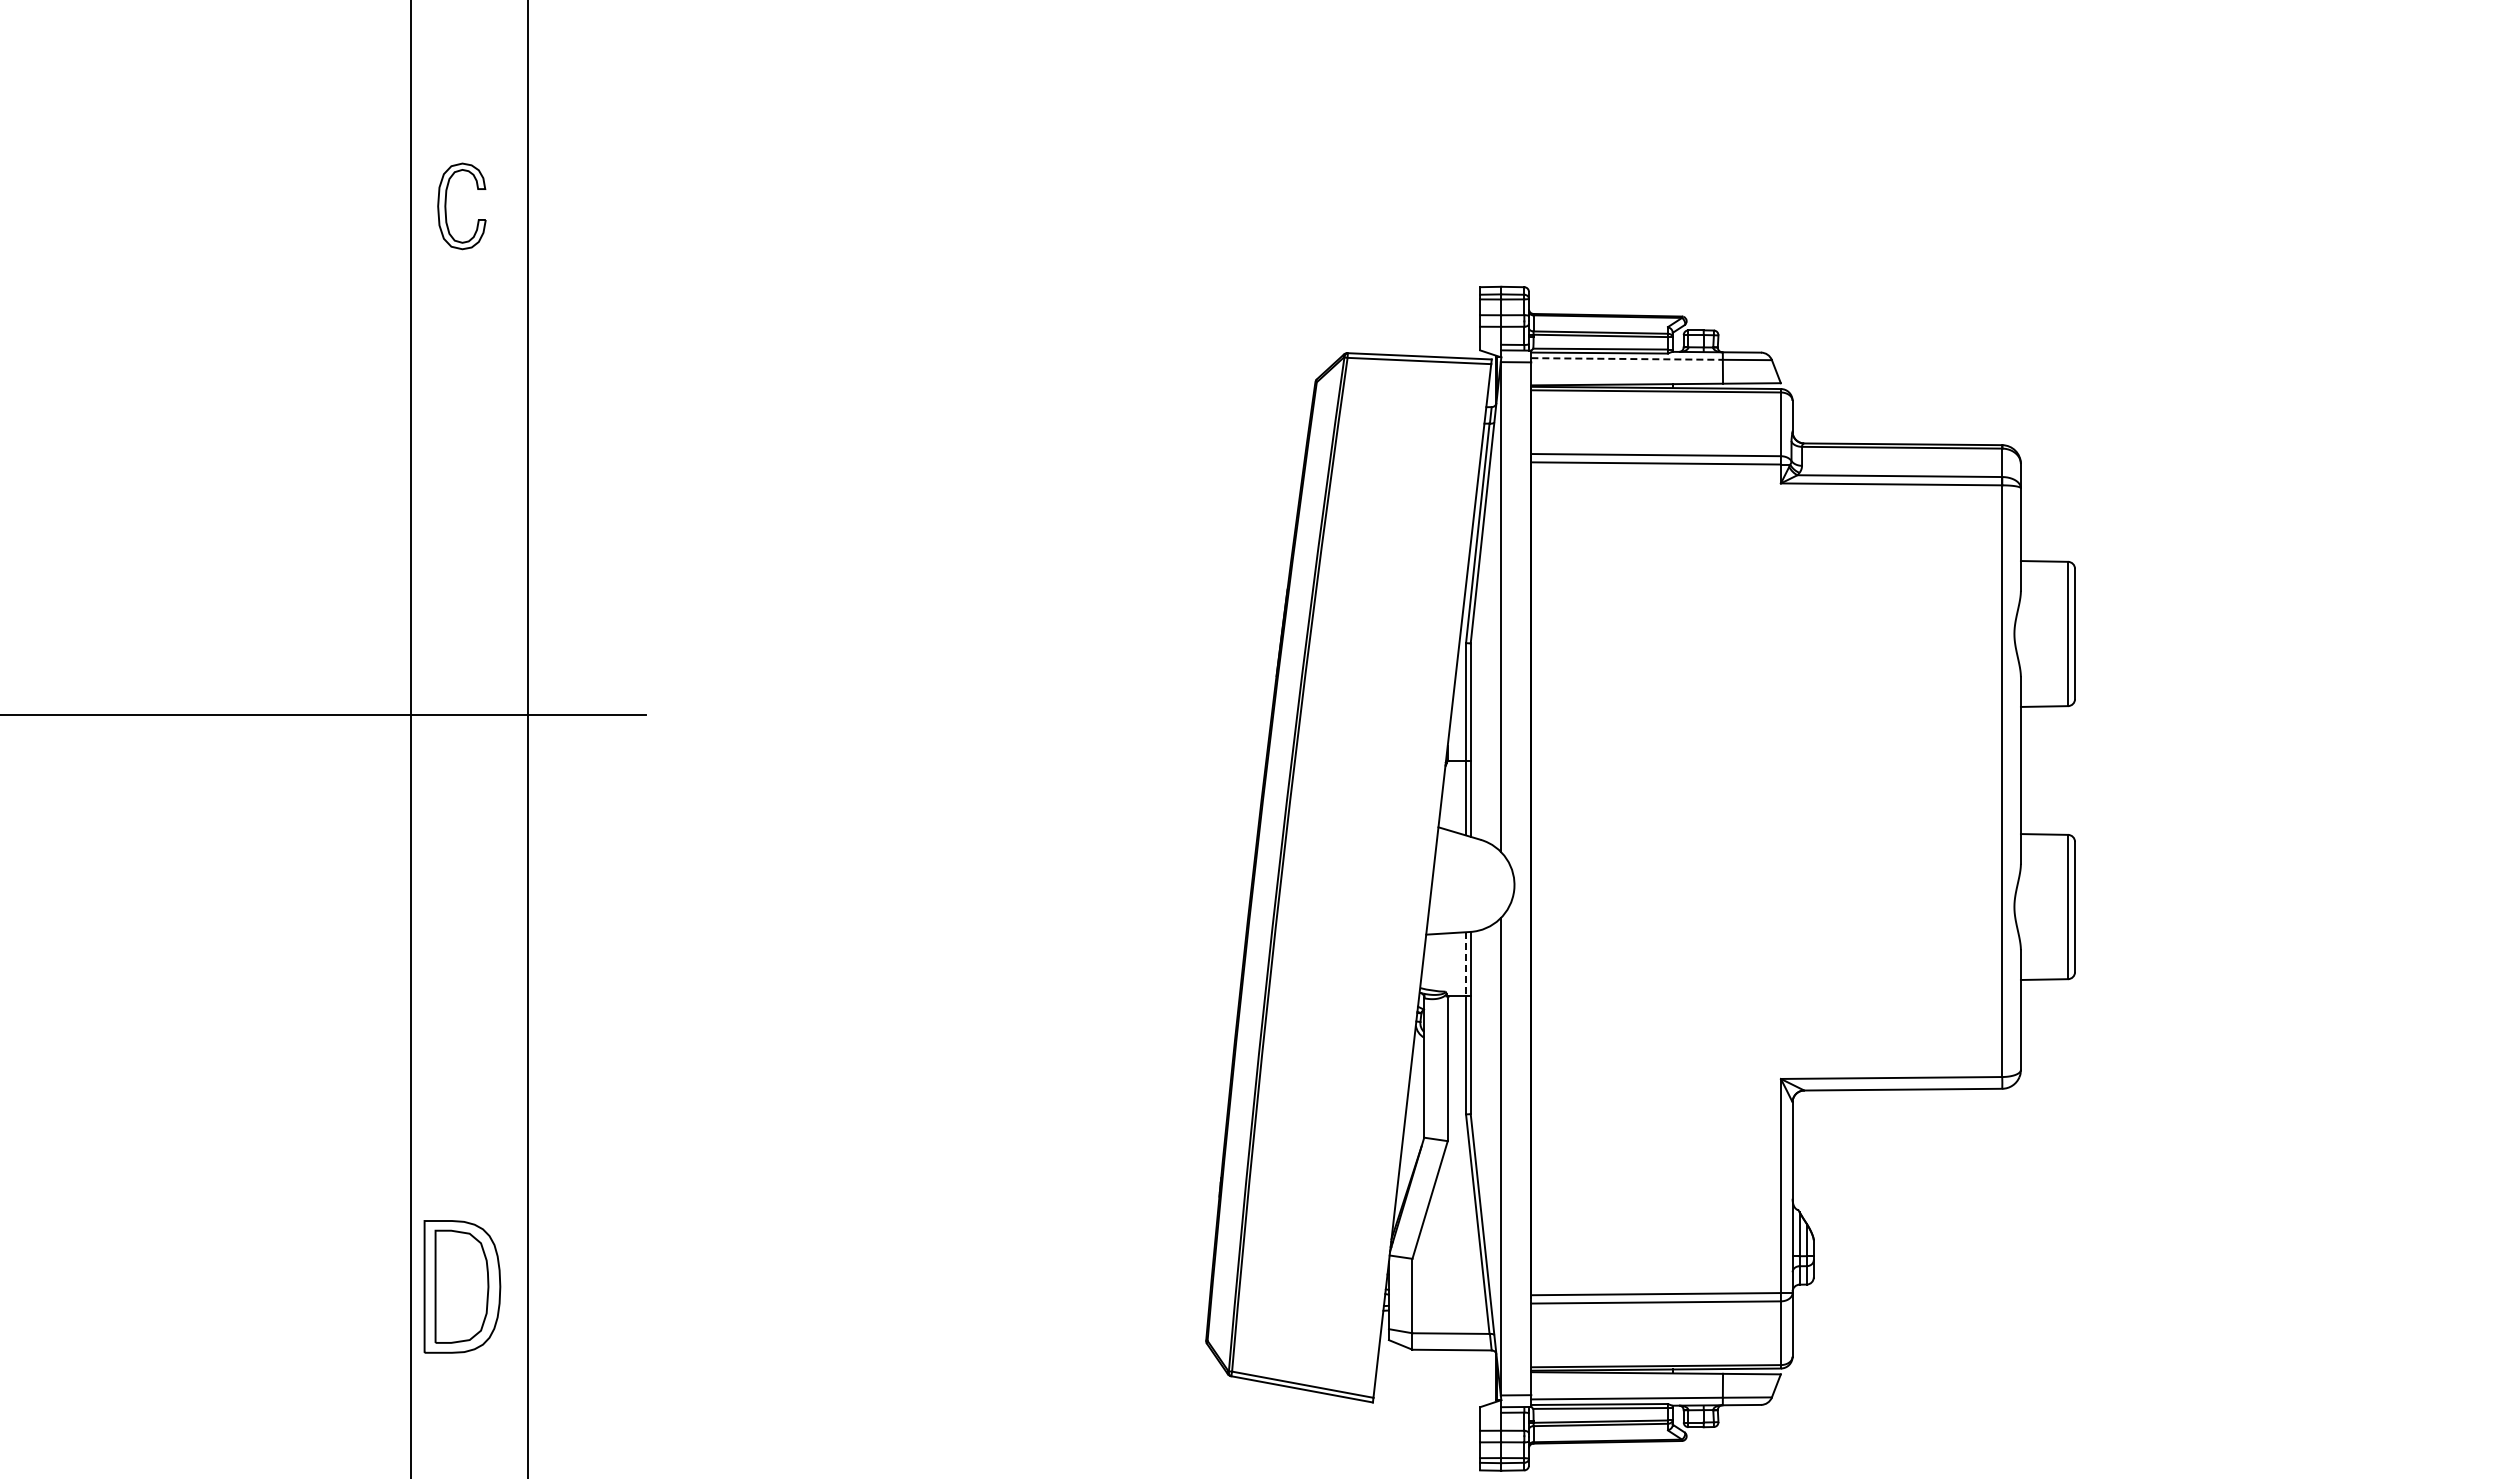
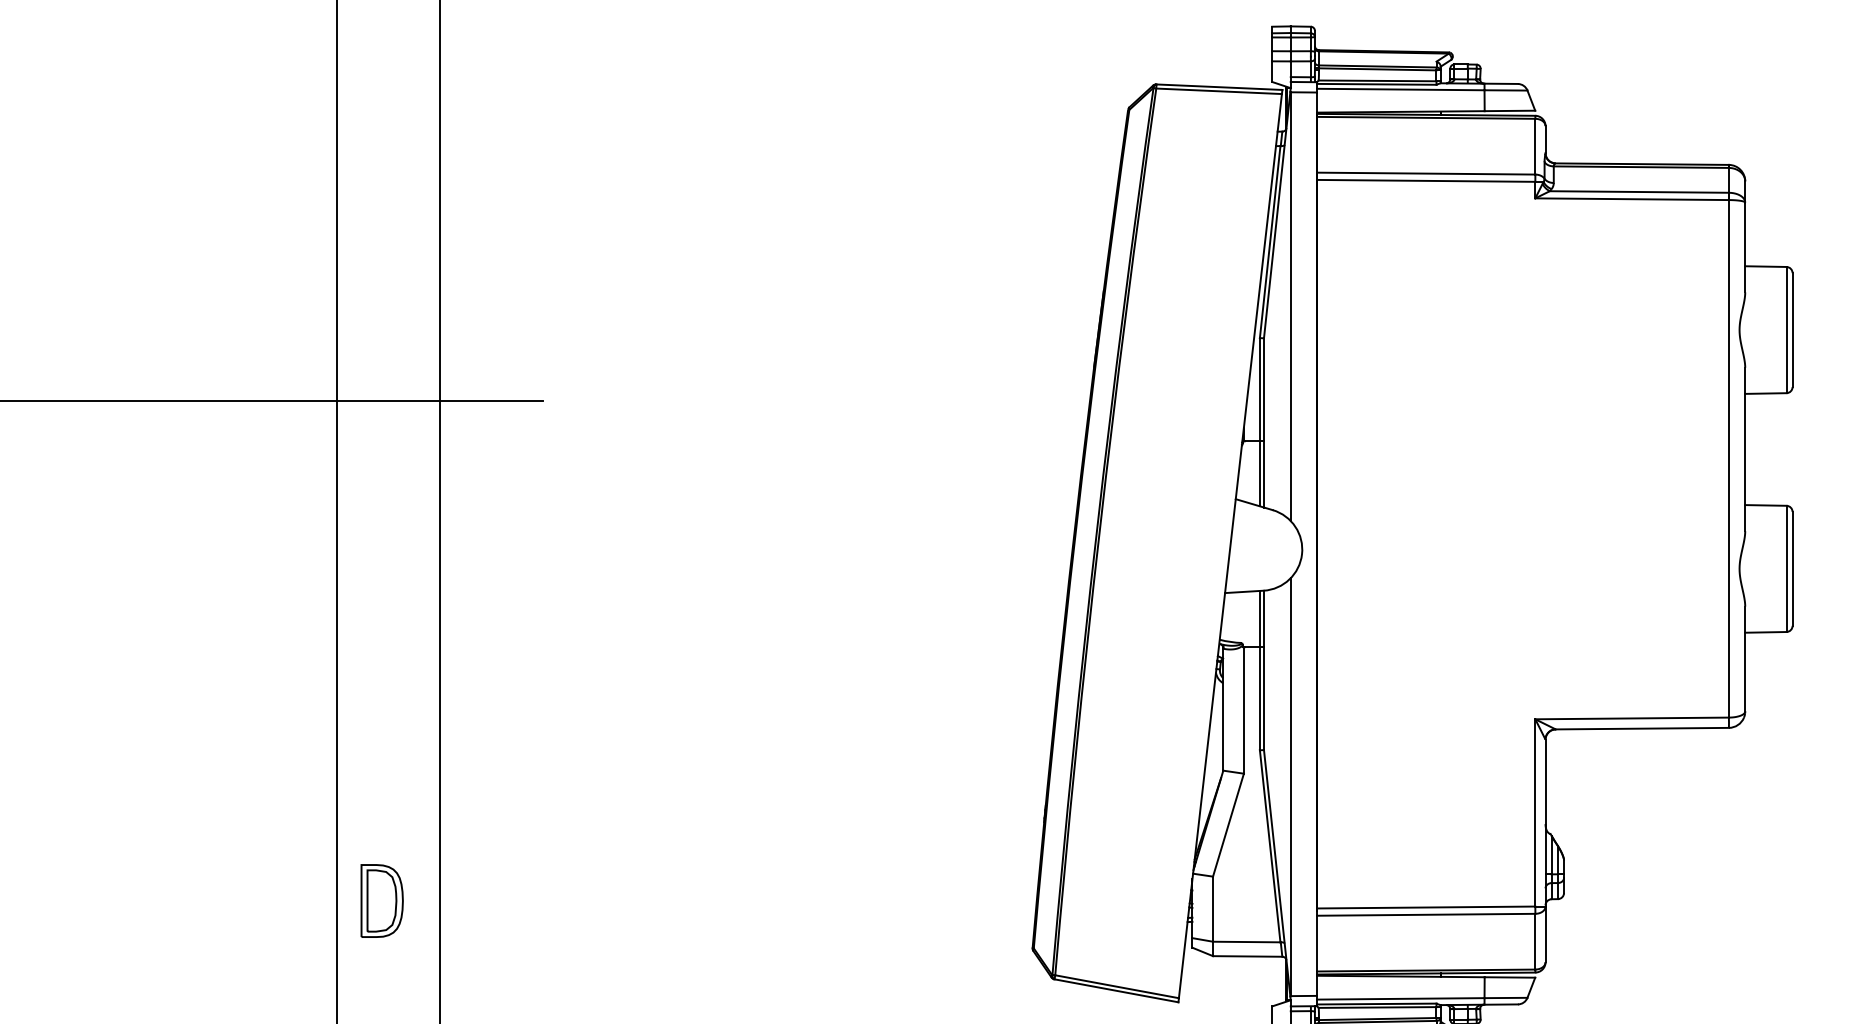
line: (1627, 359) -> (1401, 89), dashed -> solid
line: (1466, 964) -> (1260, 619), dashed -> solid
part: (462, 1286) -> (382, 900), size x0.62

